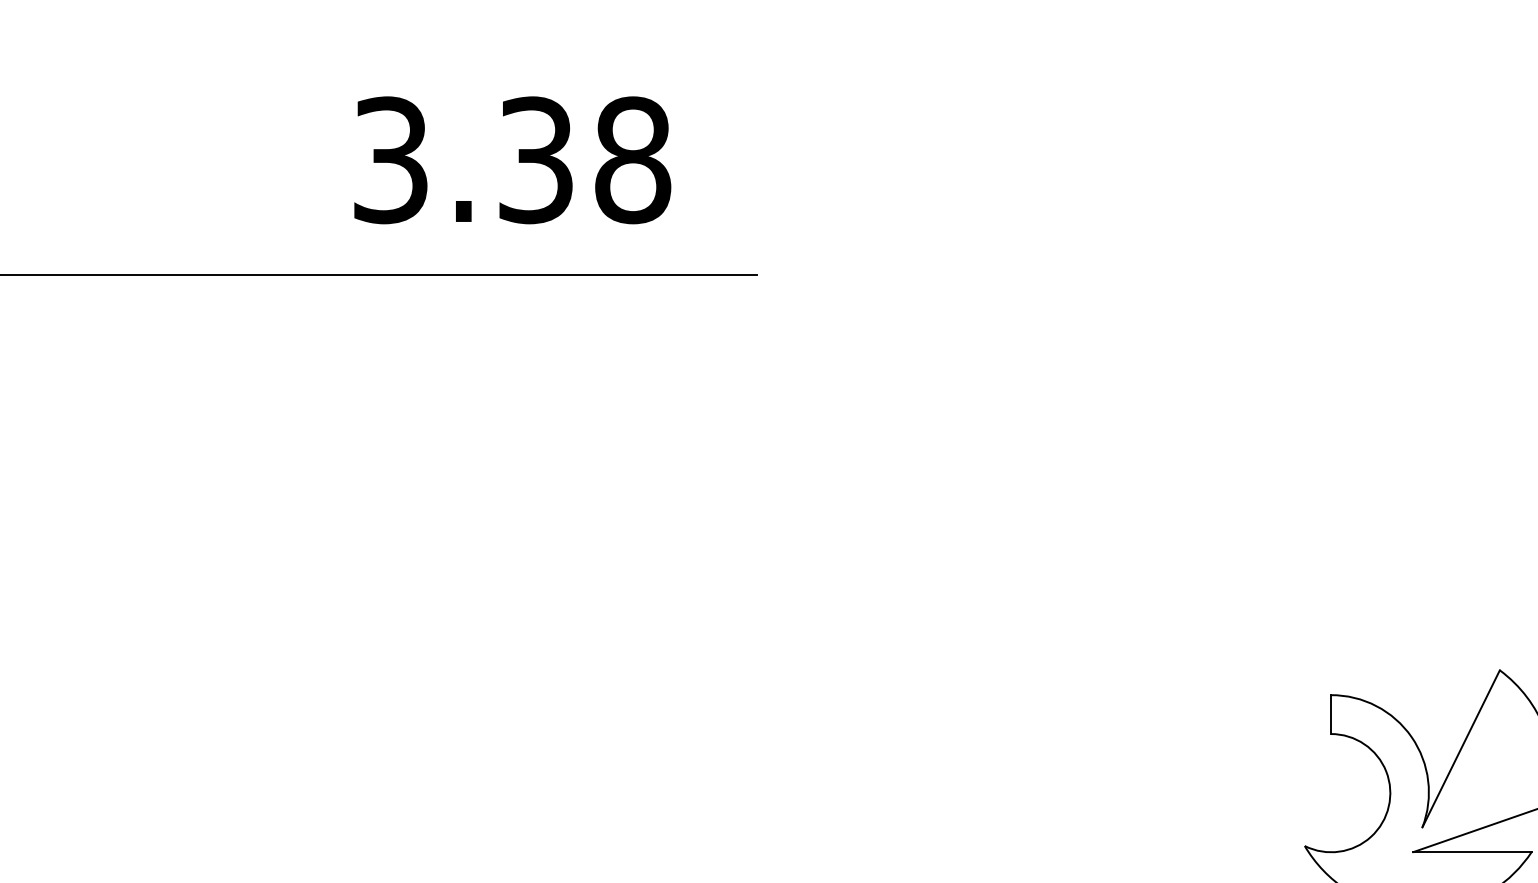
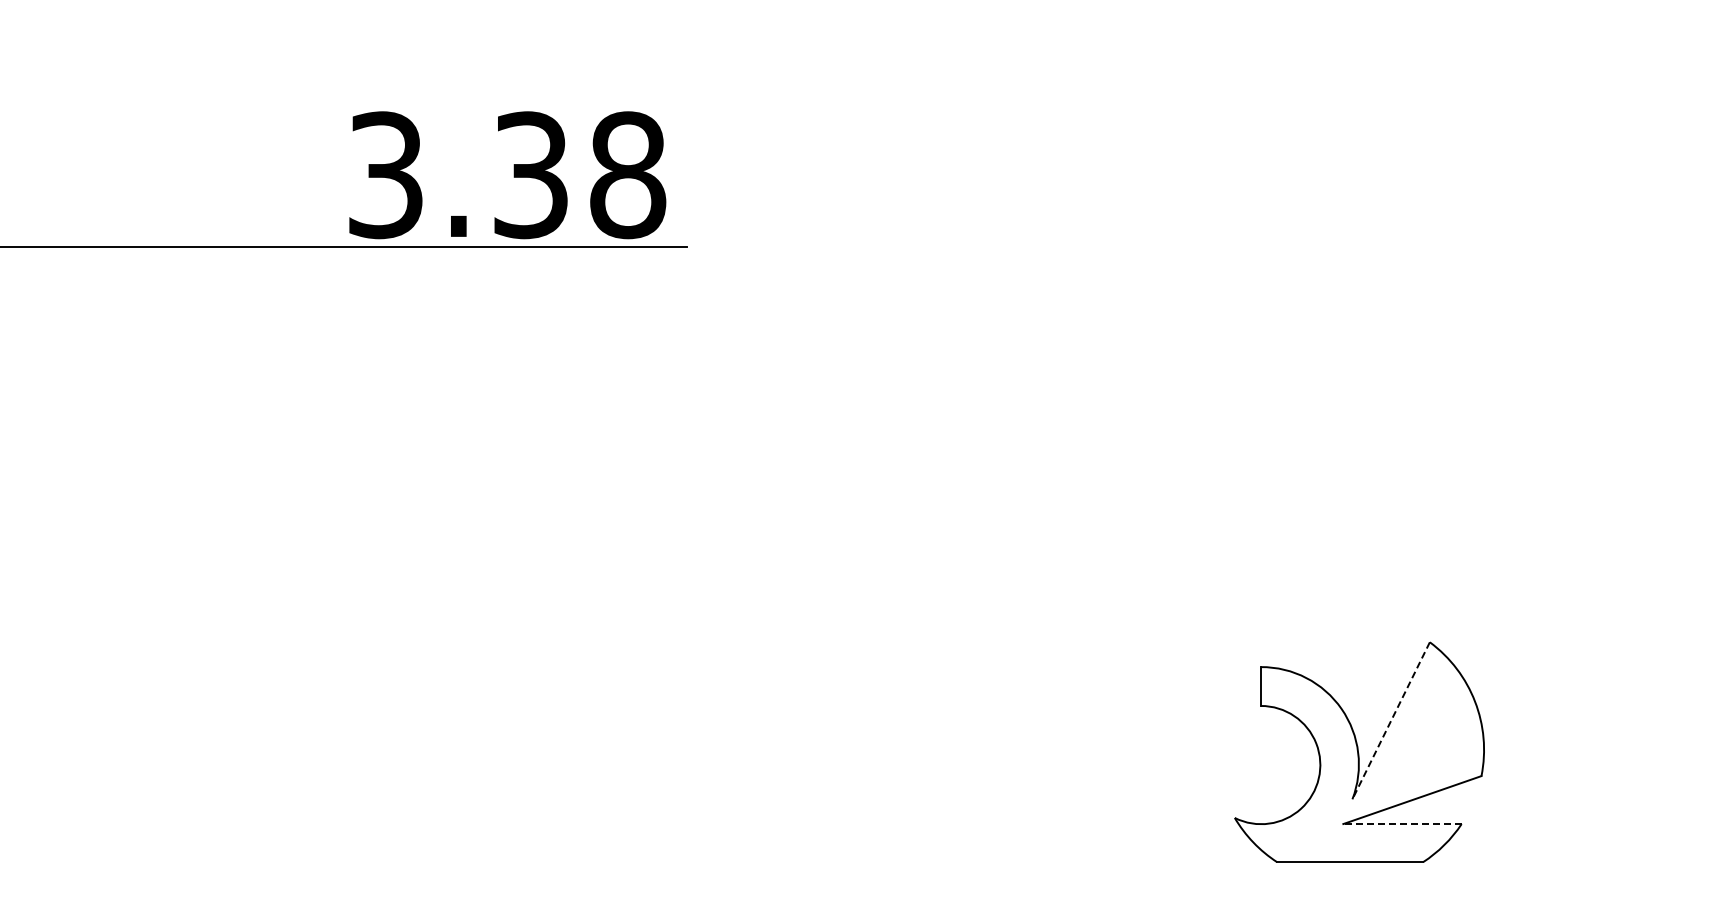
text: (512, 160) -> (507, 175), moved
line: (1461, 748) -> (1391, 720), solid -> dashed
line: (1472, 852) -> (1402, 824), solid -> dashed

